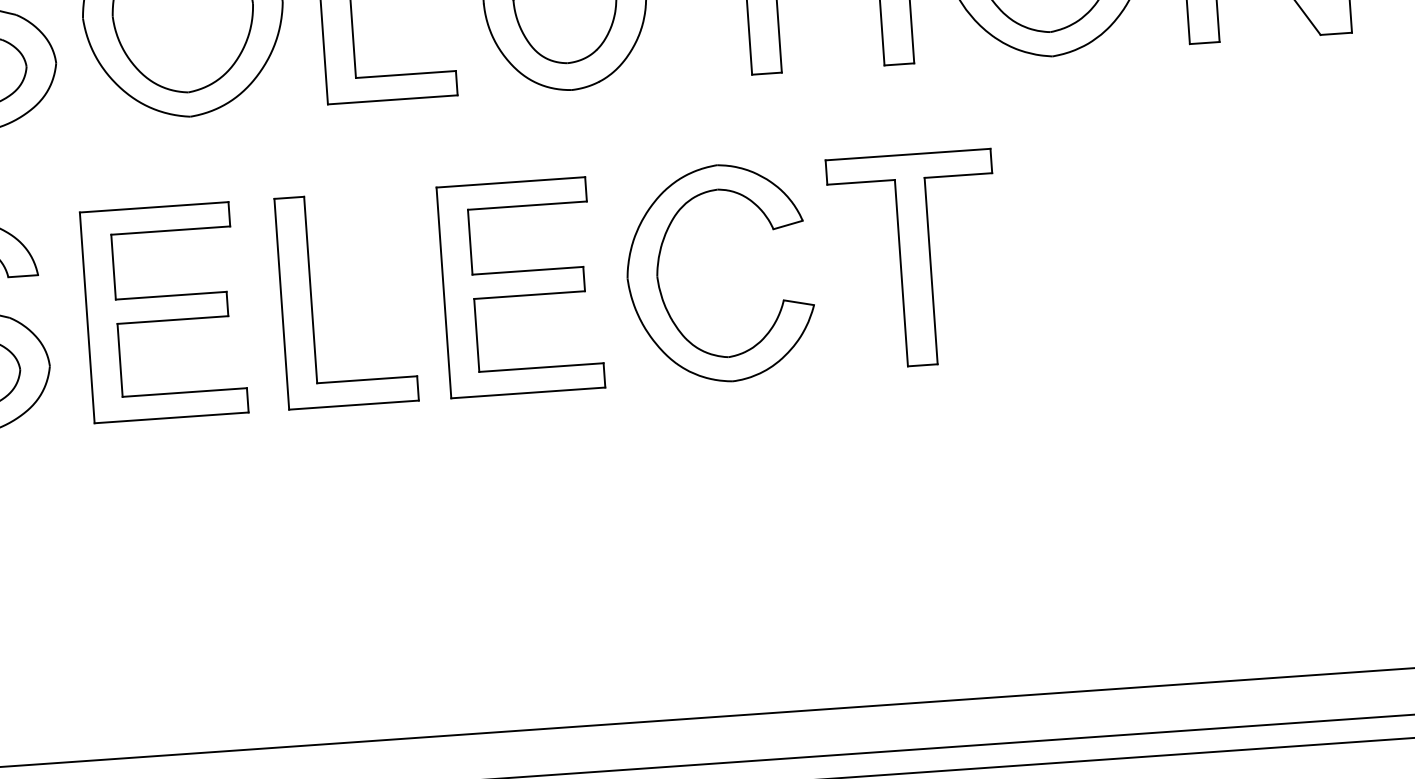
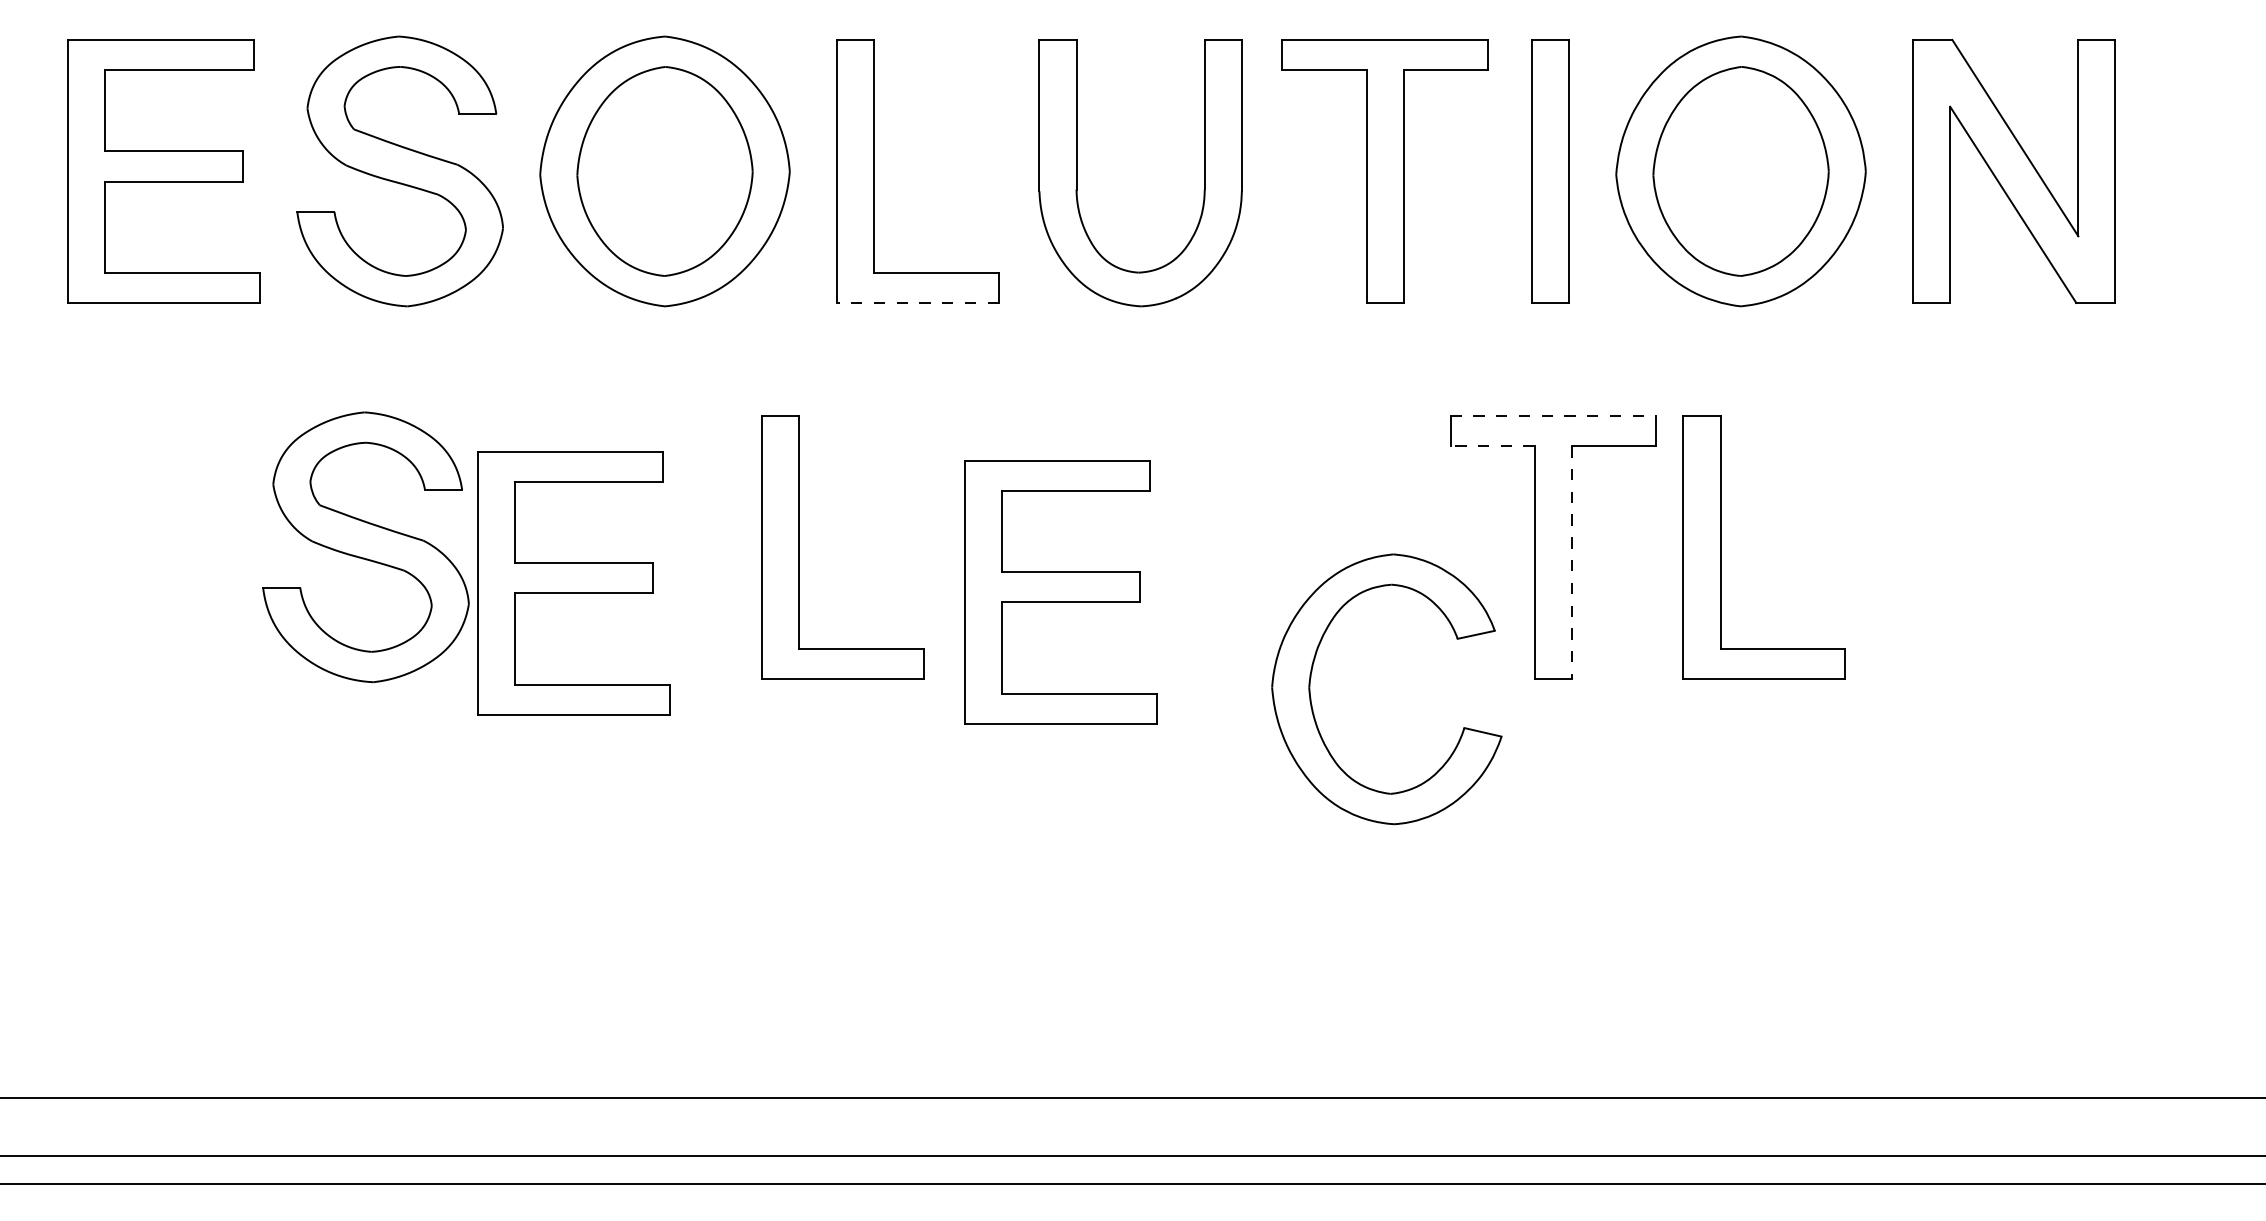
line: (393, 100) -> (918, 303), solid -> dashed
line: (908, 154) -> (1553, 415), solid -> dashed
line: (861, 182) -> (1492, 446), solid -> dashed
part: (1049, 250) -> (1720, 547), added
line: (930, 271) -> (1571, 563), solid -> dashed
part: (659, 284) -> (1311, 697), moved
part: (520, 287) -> (1060, 592), moved
part: (164, 312) -> (573, 583), moved

